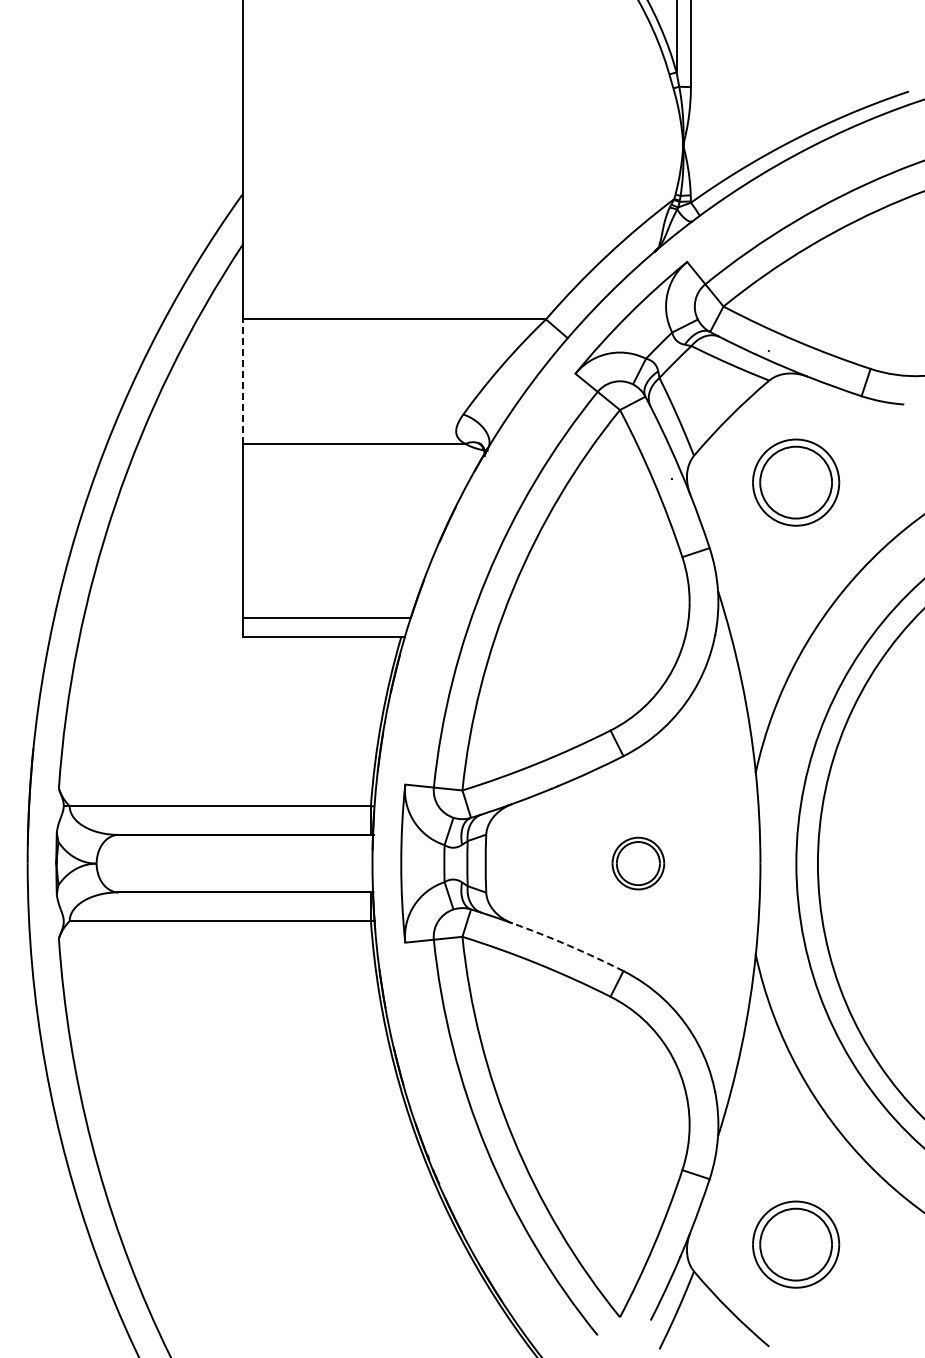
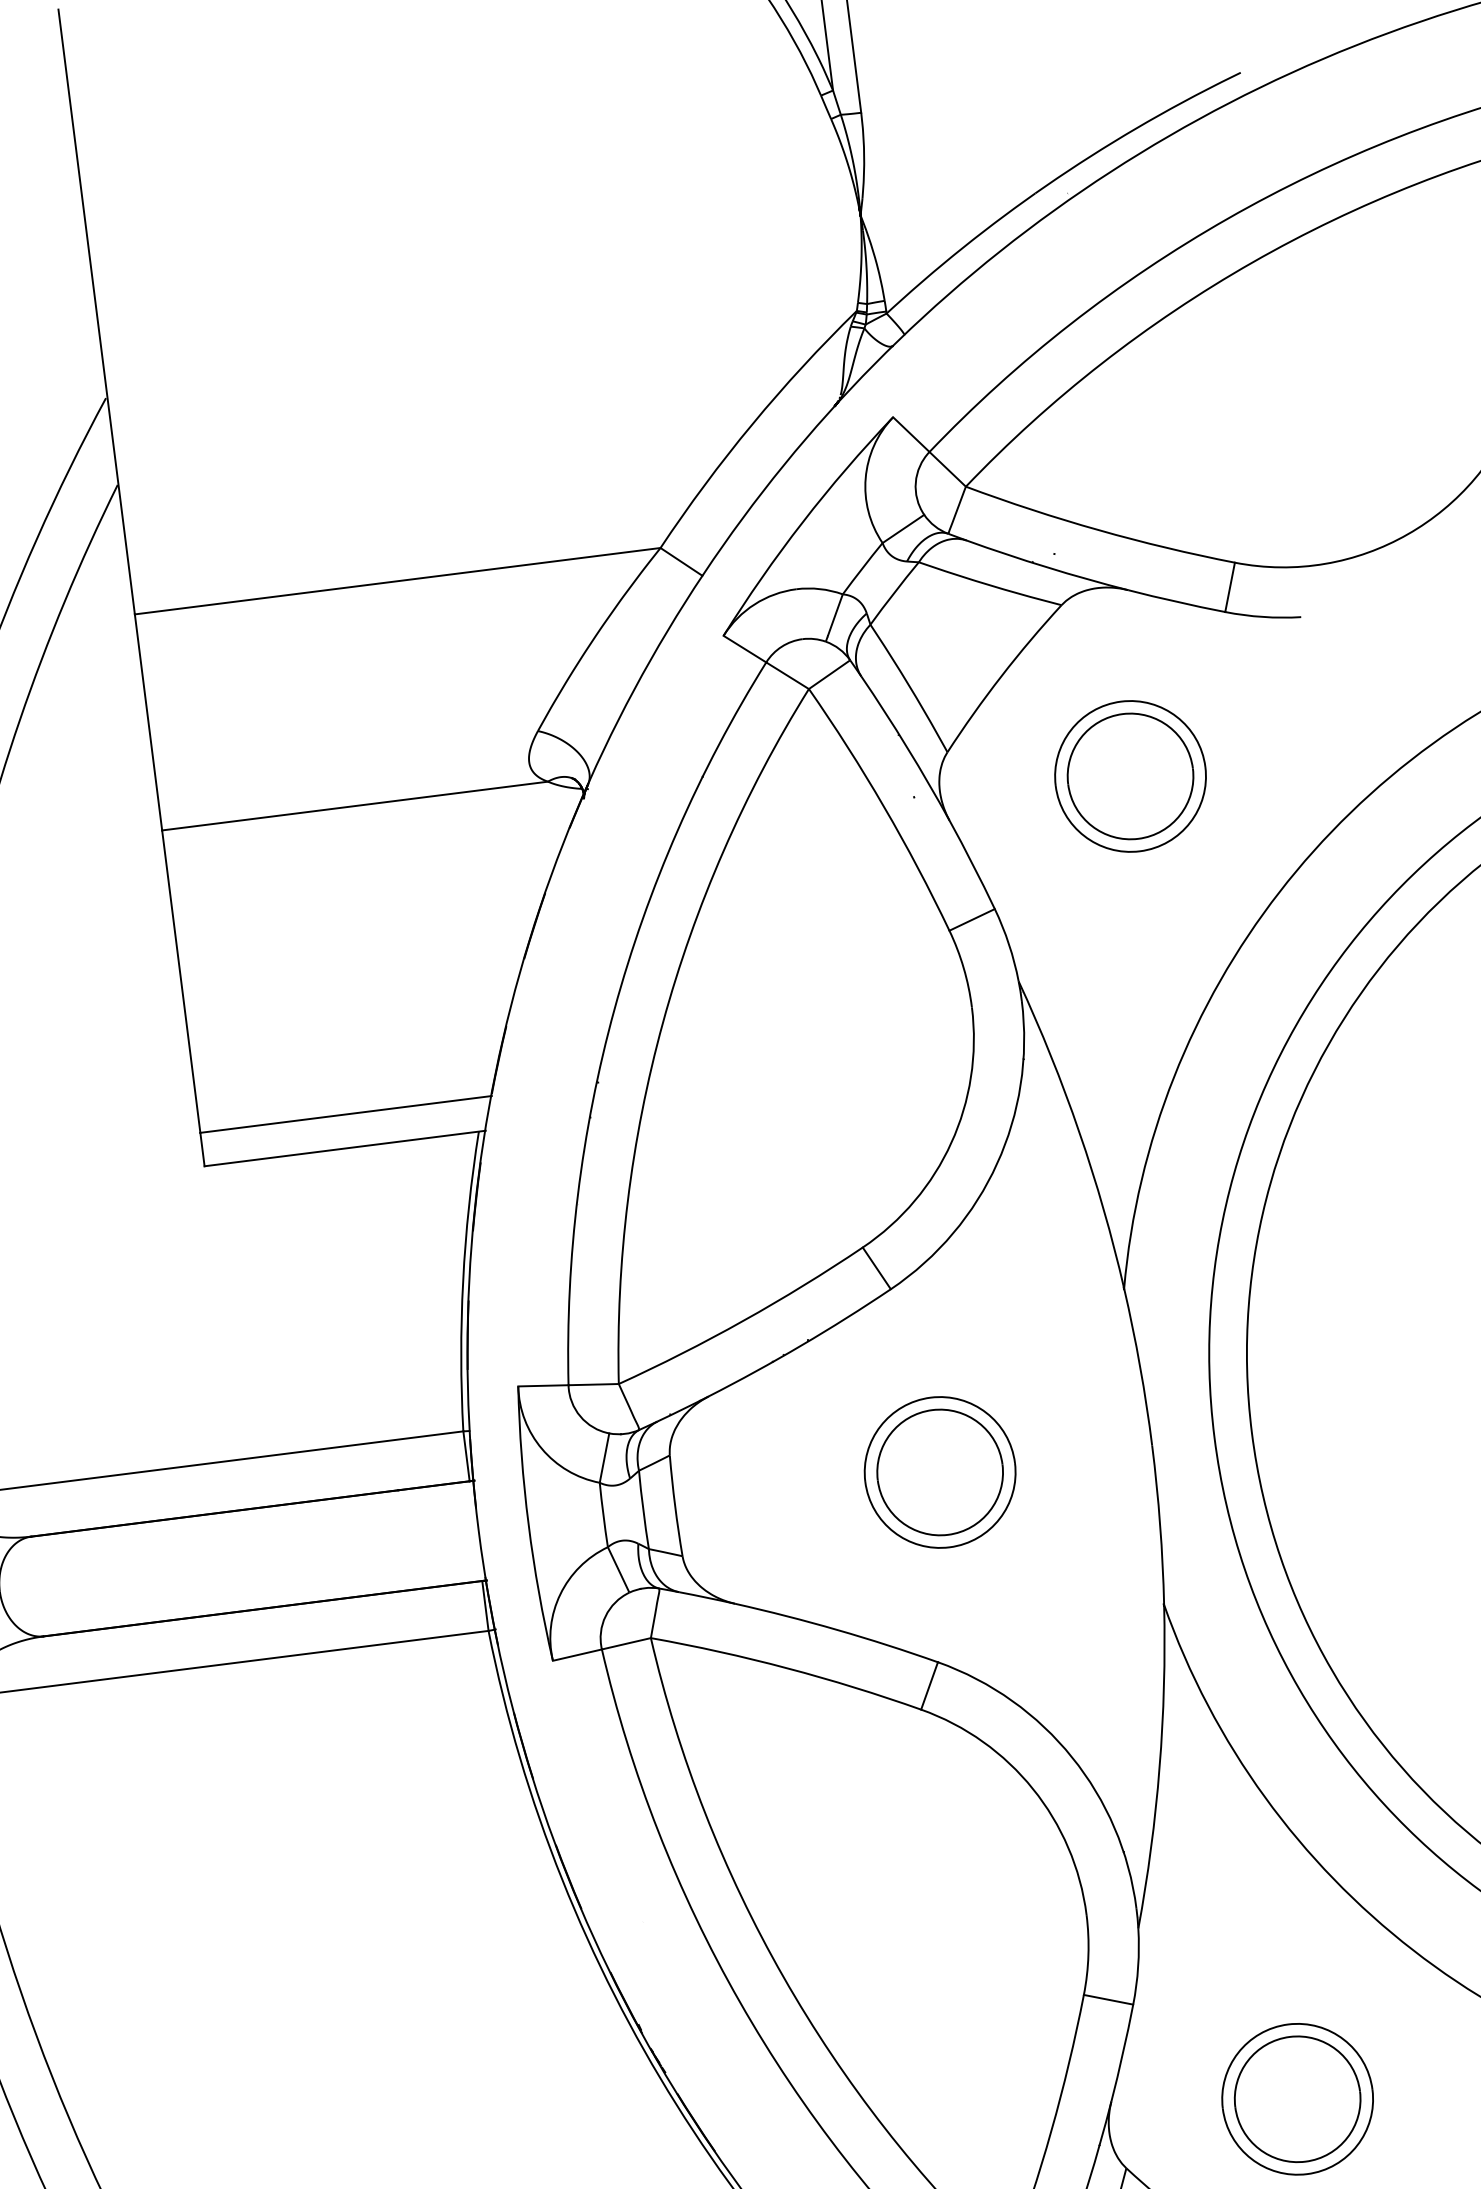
line: (243, 381) -> (149, 722), dashed -> solid
part: (638, 863) -> (940, 1472), size x1.67
arc: (568, 945) -> (836, 1629), dashed -> solid

